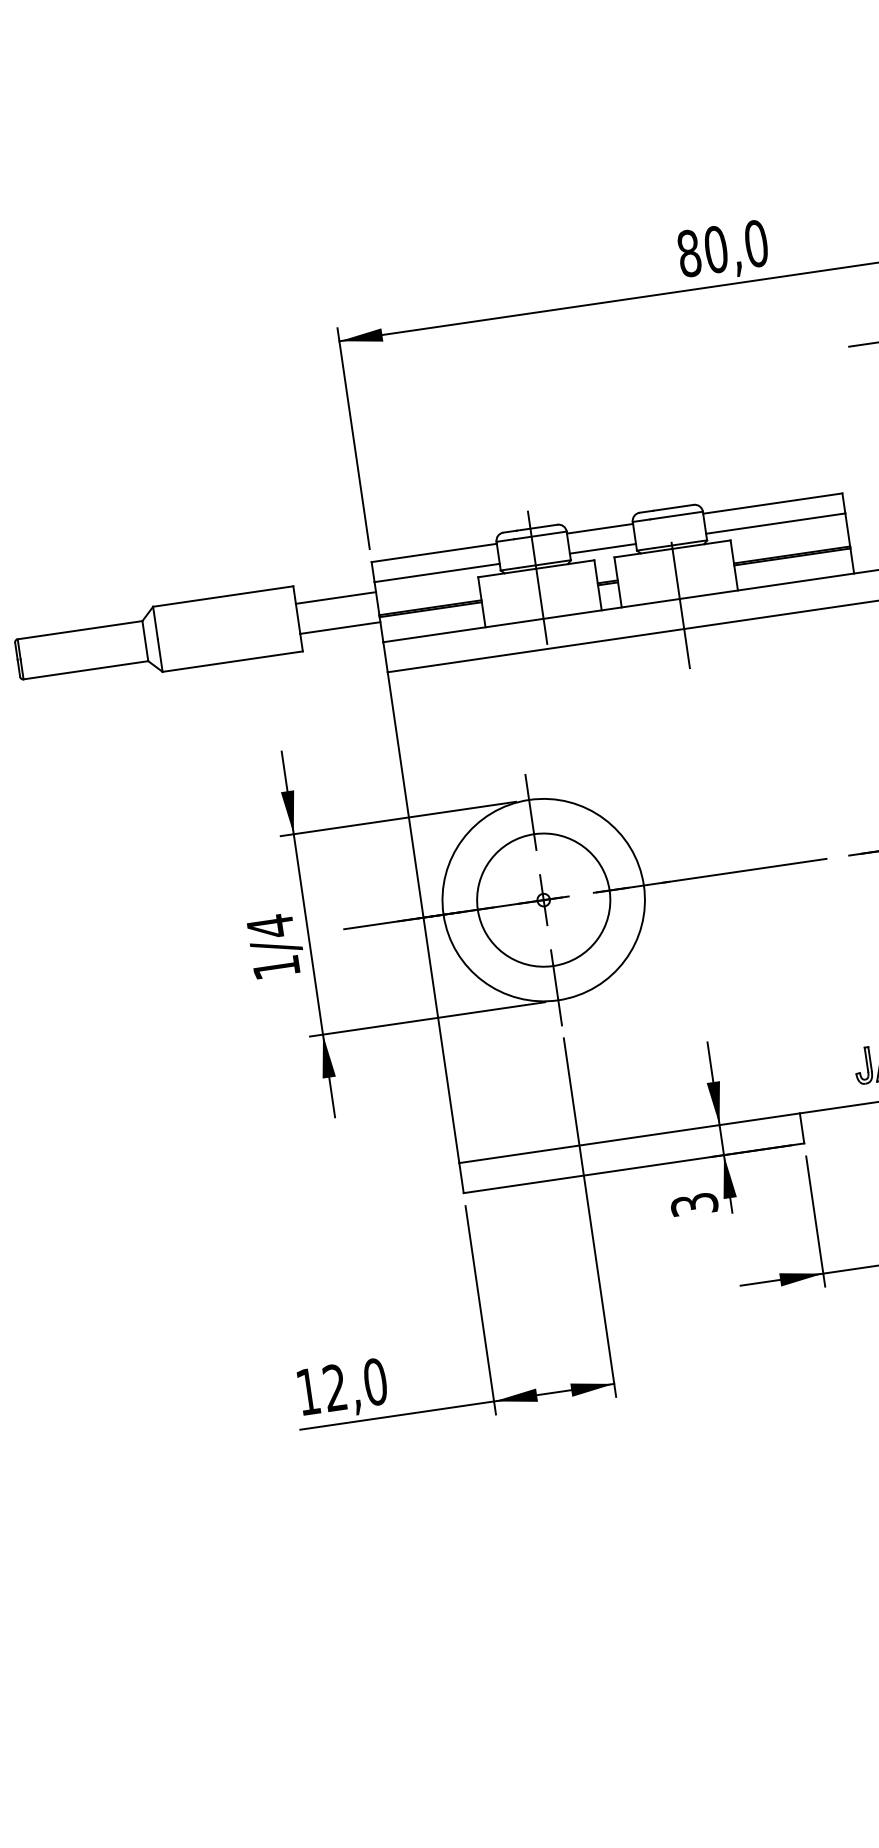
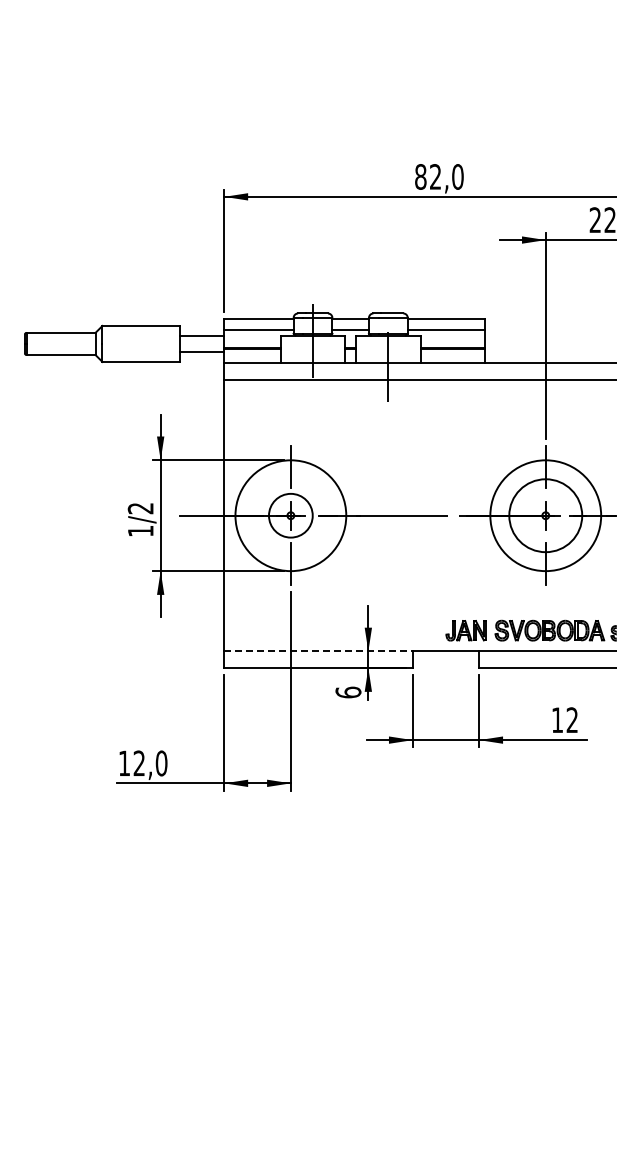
text: (715, 248) -> (435, 176), 80,0 -> 82,0
circle: (542, 899) -> (290, 515), size x0.6
text: (269, 926) -> (140, 508), 1/4 -> 1/2
line: (631, 1138) -> (319, 651), solid -> dashed
text: (694, 1204) -> (348, 692), 3 -> 6

